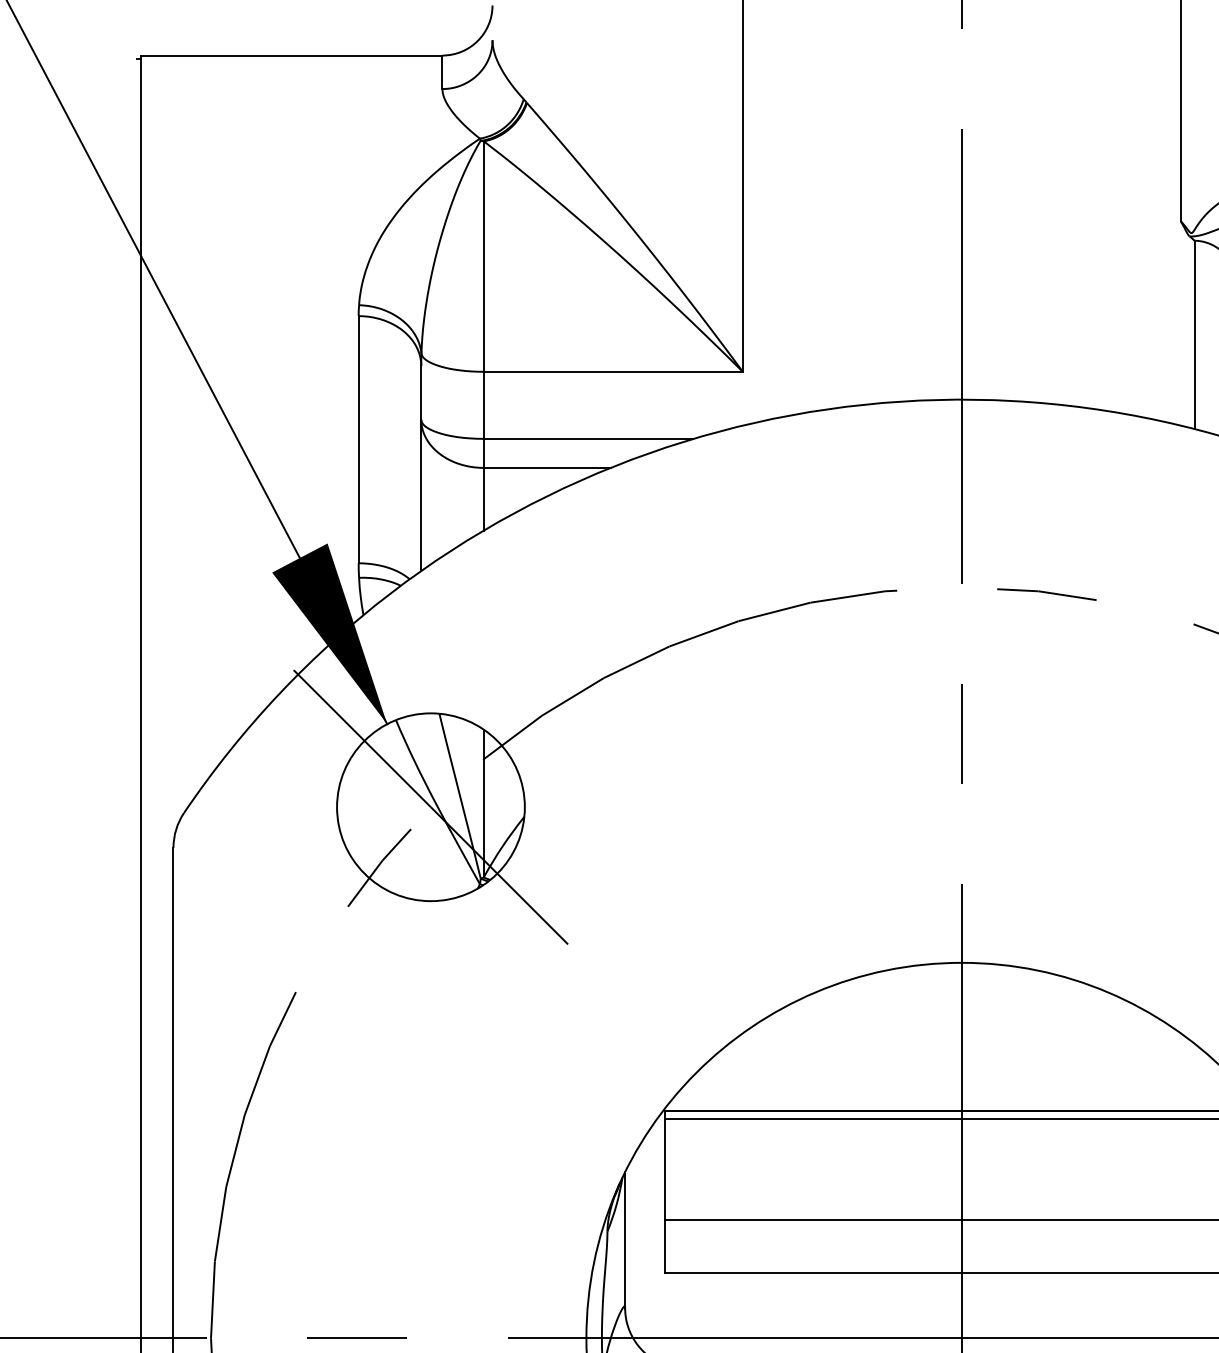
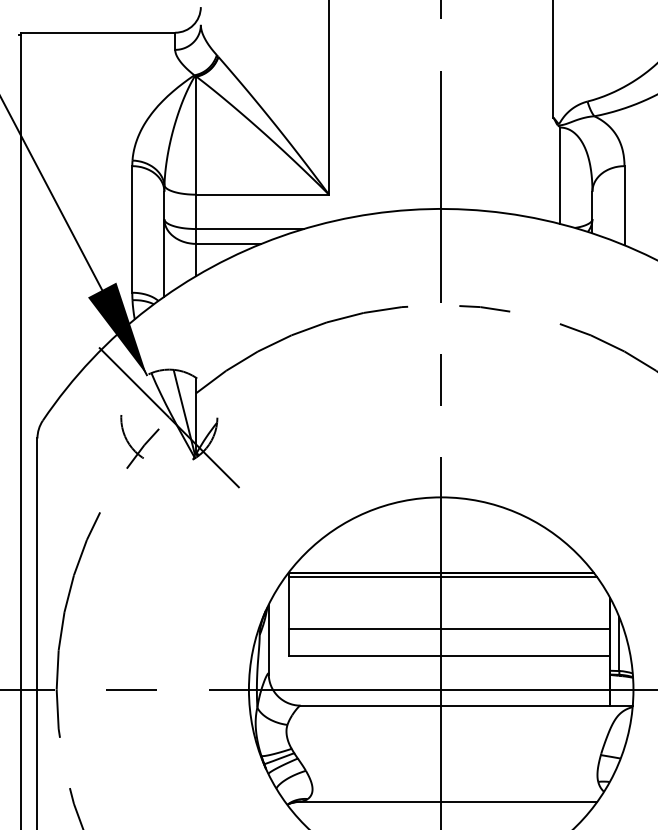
circle: (431, 806) -> (169, 417), solid -> dashed

